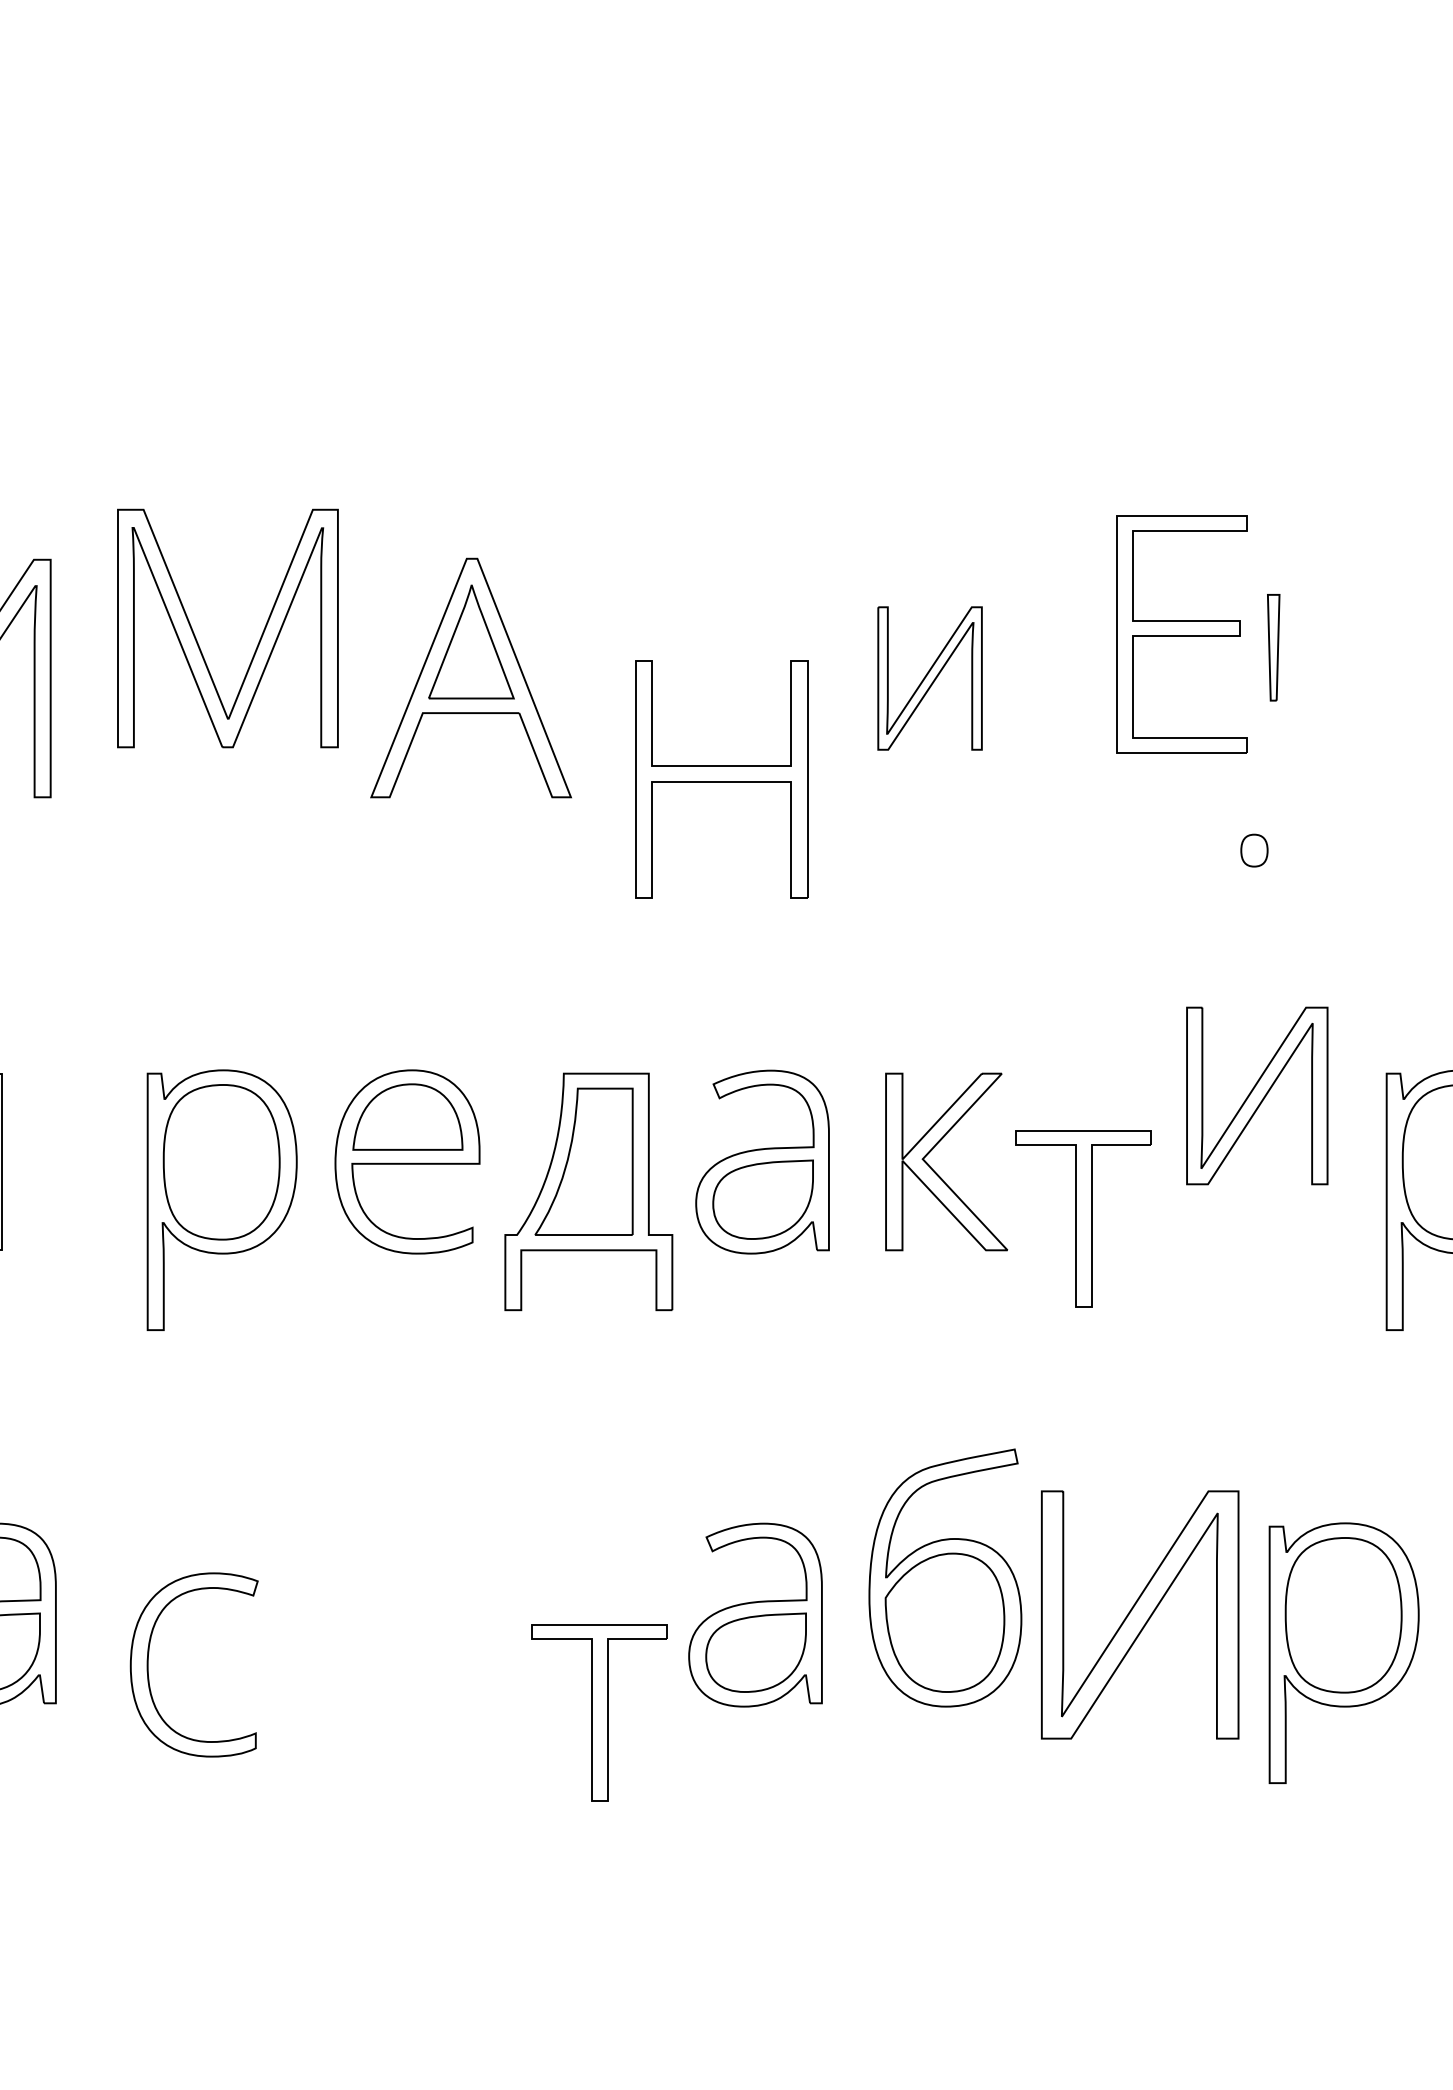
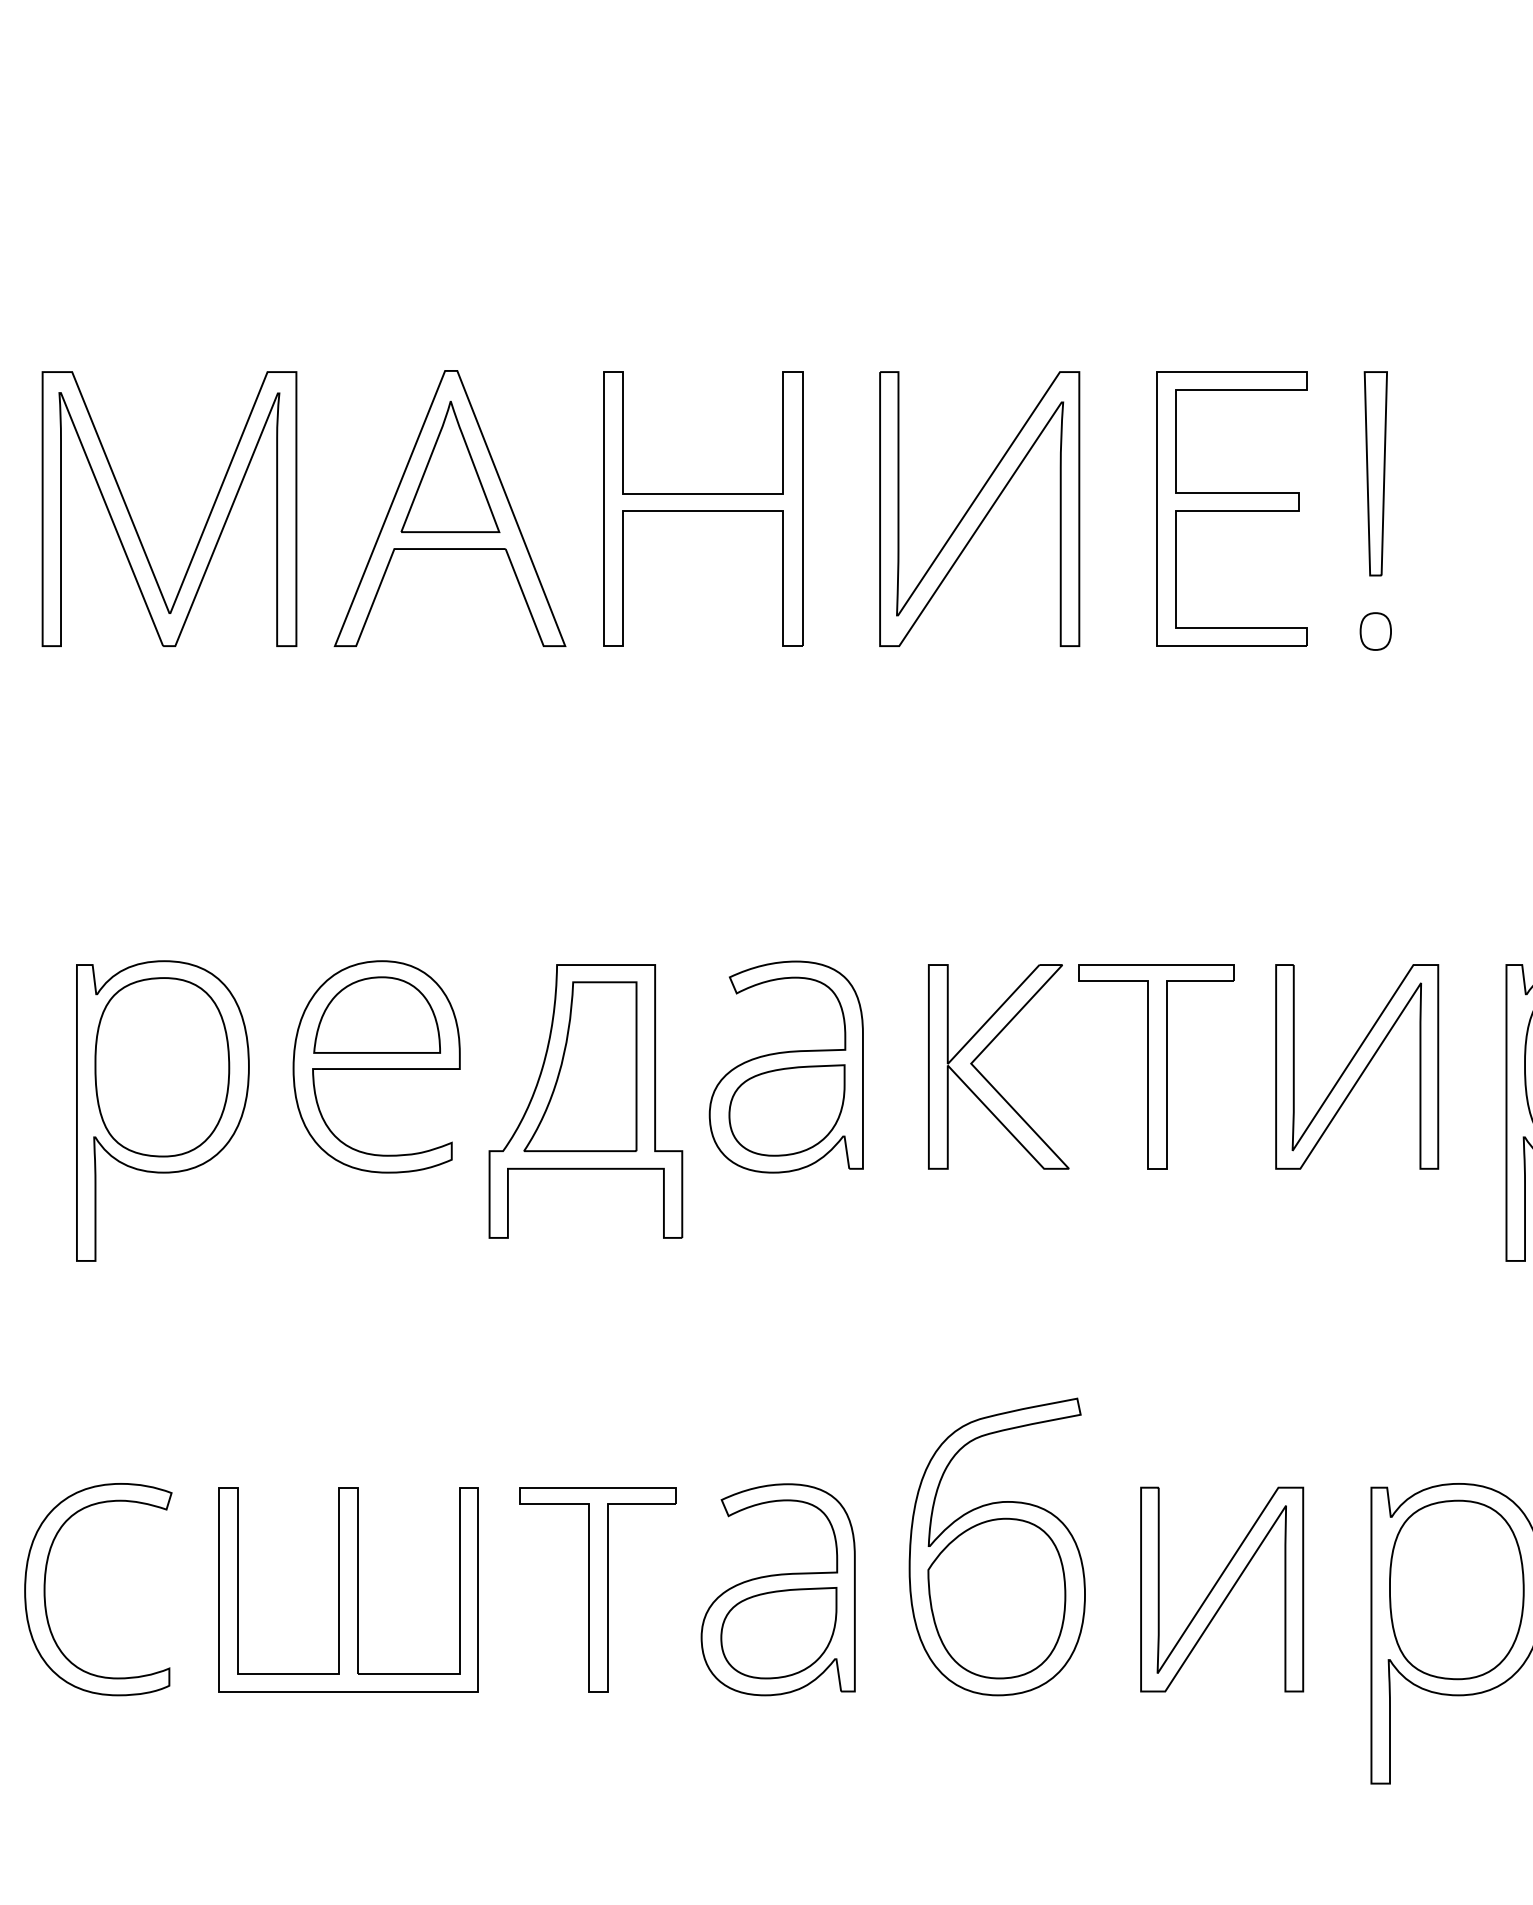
part: (1181, 634) -> (1231, 509), moved
part: (198, 642) -> (135, 525), moved
part: (1273, 647) -> (1375, 473), size x1.67
part: (929, 678) -> (978, 509), size x1.67
part: (721, 779) -> (703, 509), moved
part: (1254, 850) -> (1375, 631), moved
part: (1257, 1095) -> (1357, 1066), moved
part: (1083, 1218) -> (1156, 1066), moved
part: (382, 1614) -> (347, 1589), added
part: (1140, 1614) -> (1222, 1589), size x0.71
part: (148, 1664) -> (45, 1589), moved
part: (599, 1712) -> (598, 1589), moved

